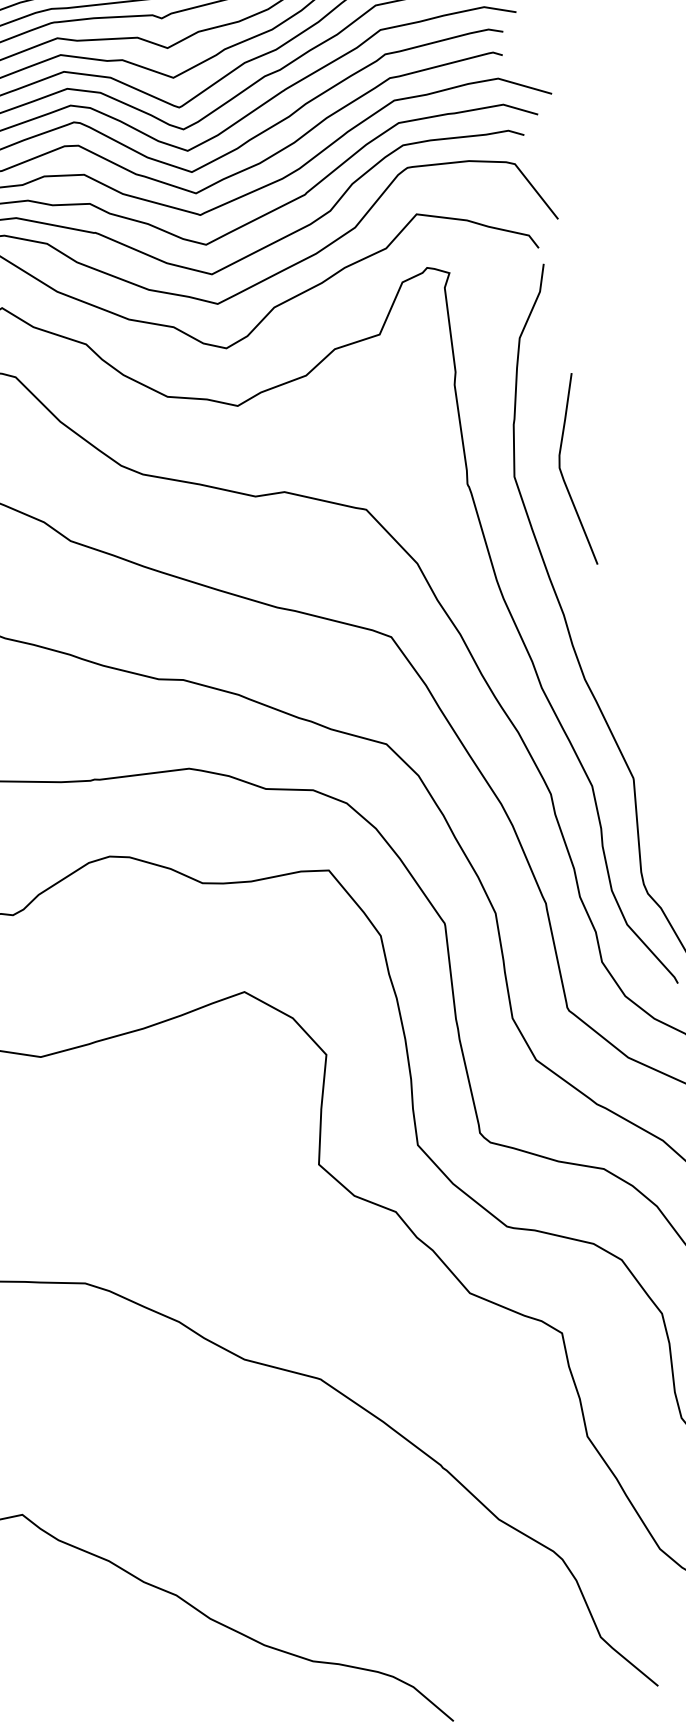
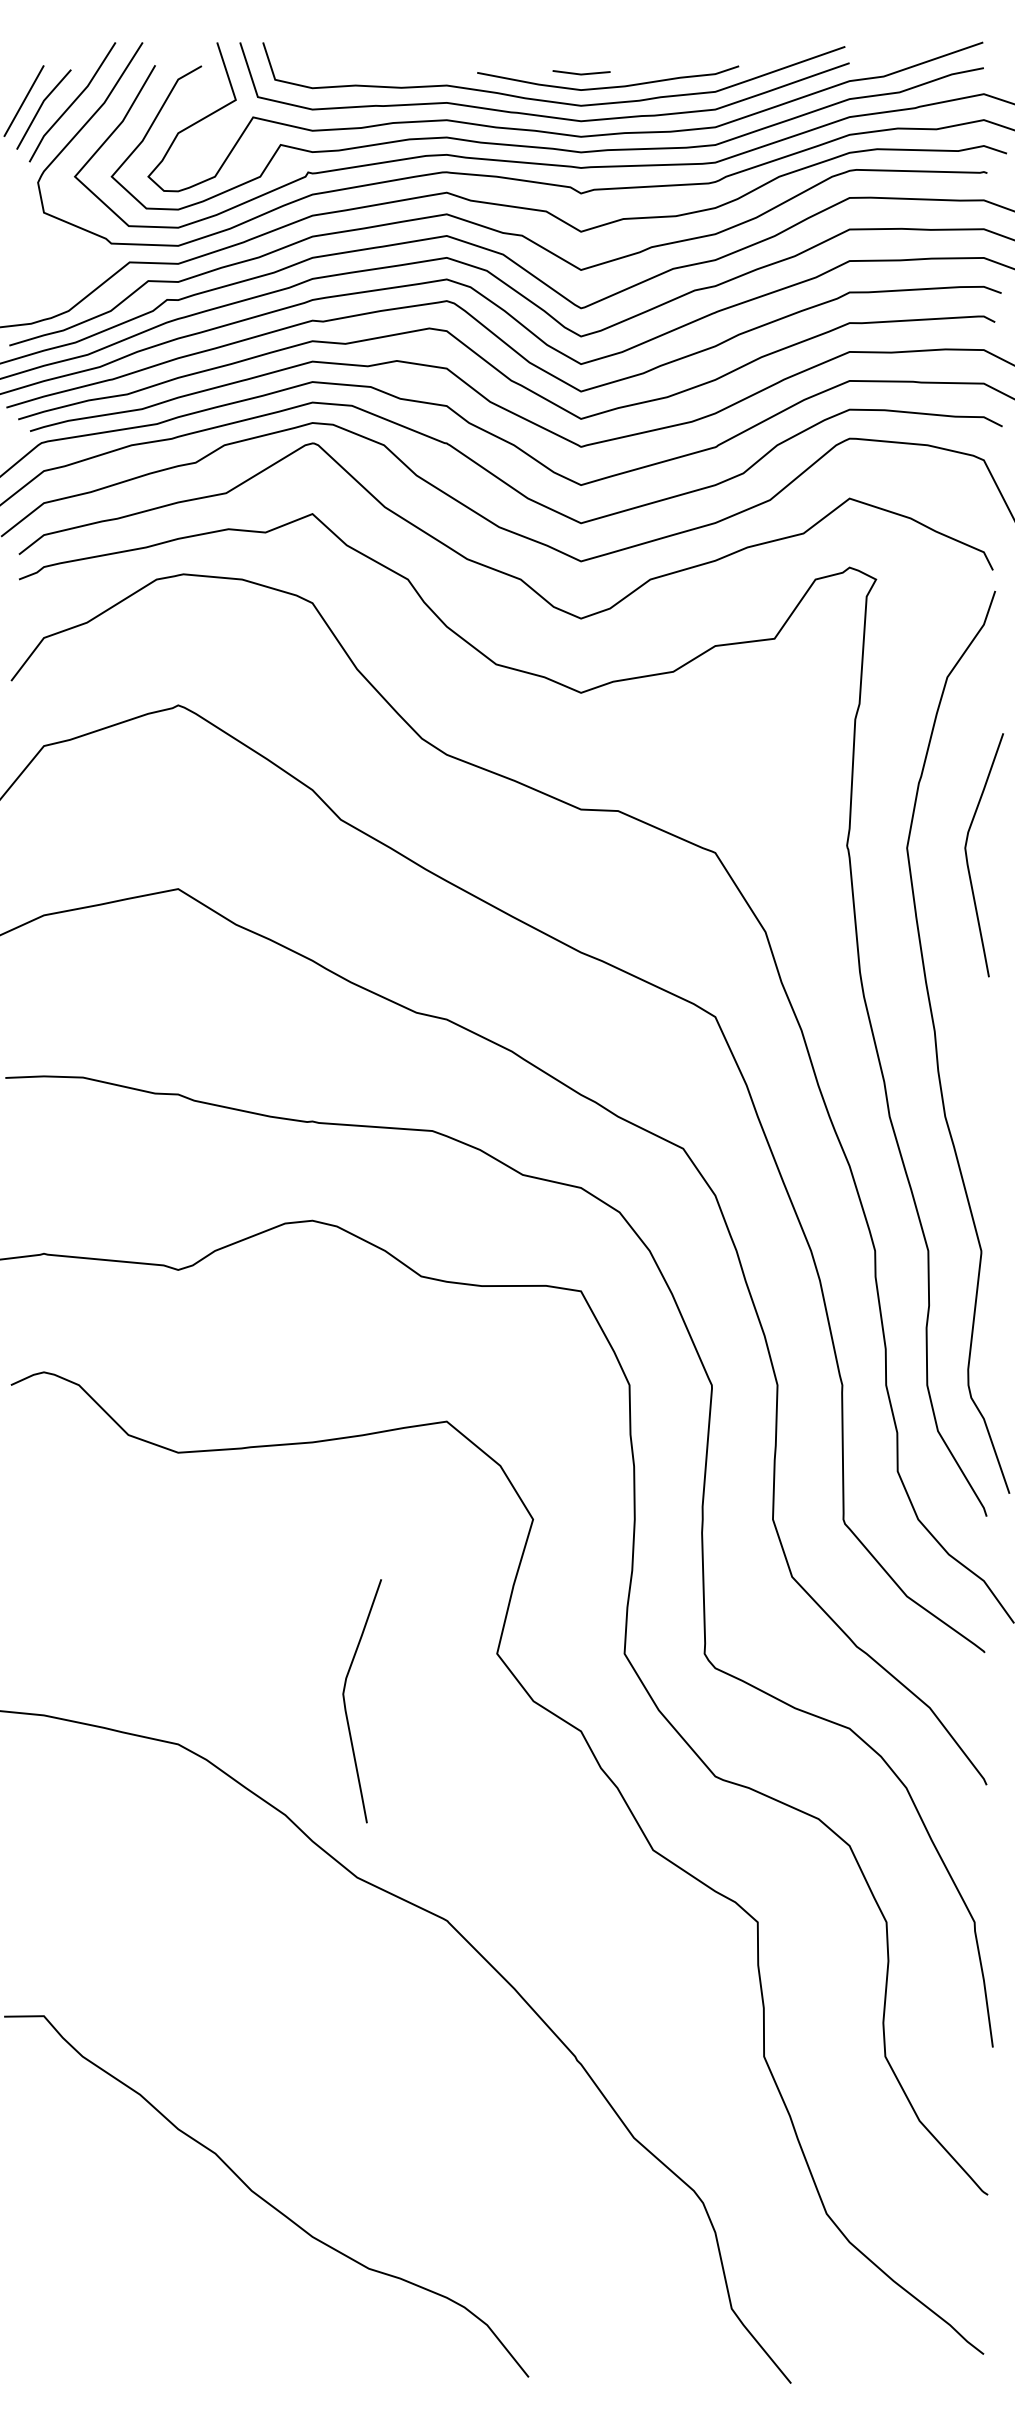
curve: (208, 1224) -> (345, 1701), added

